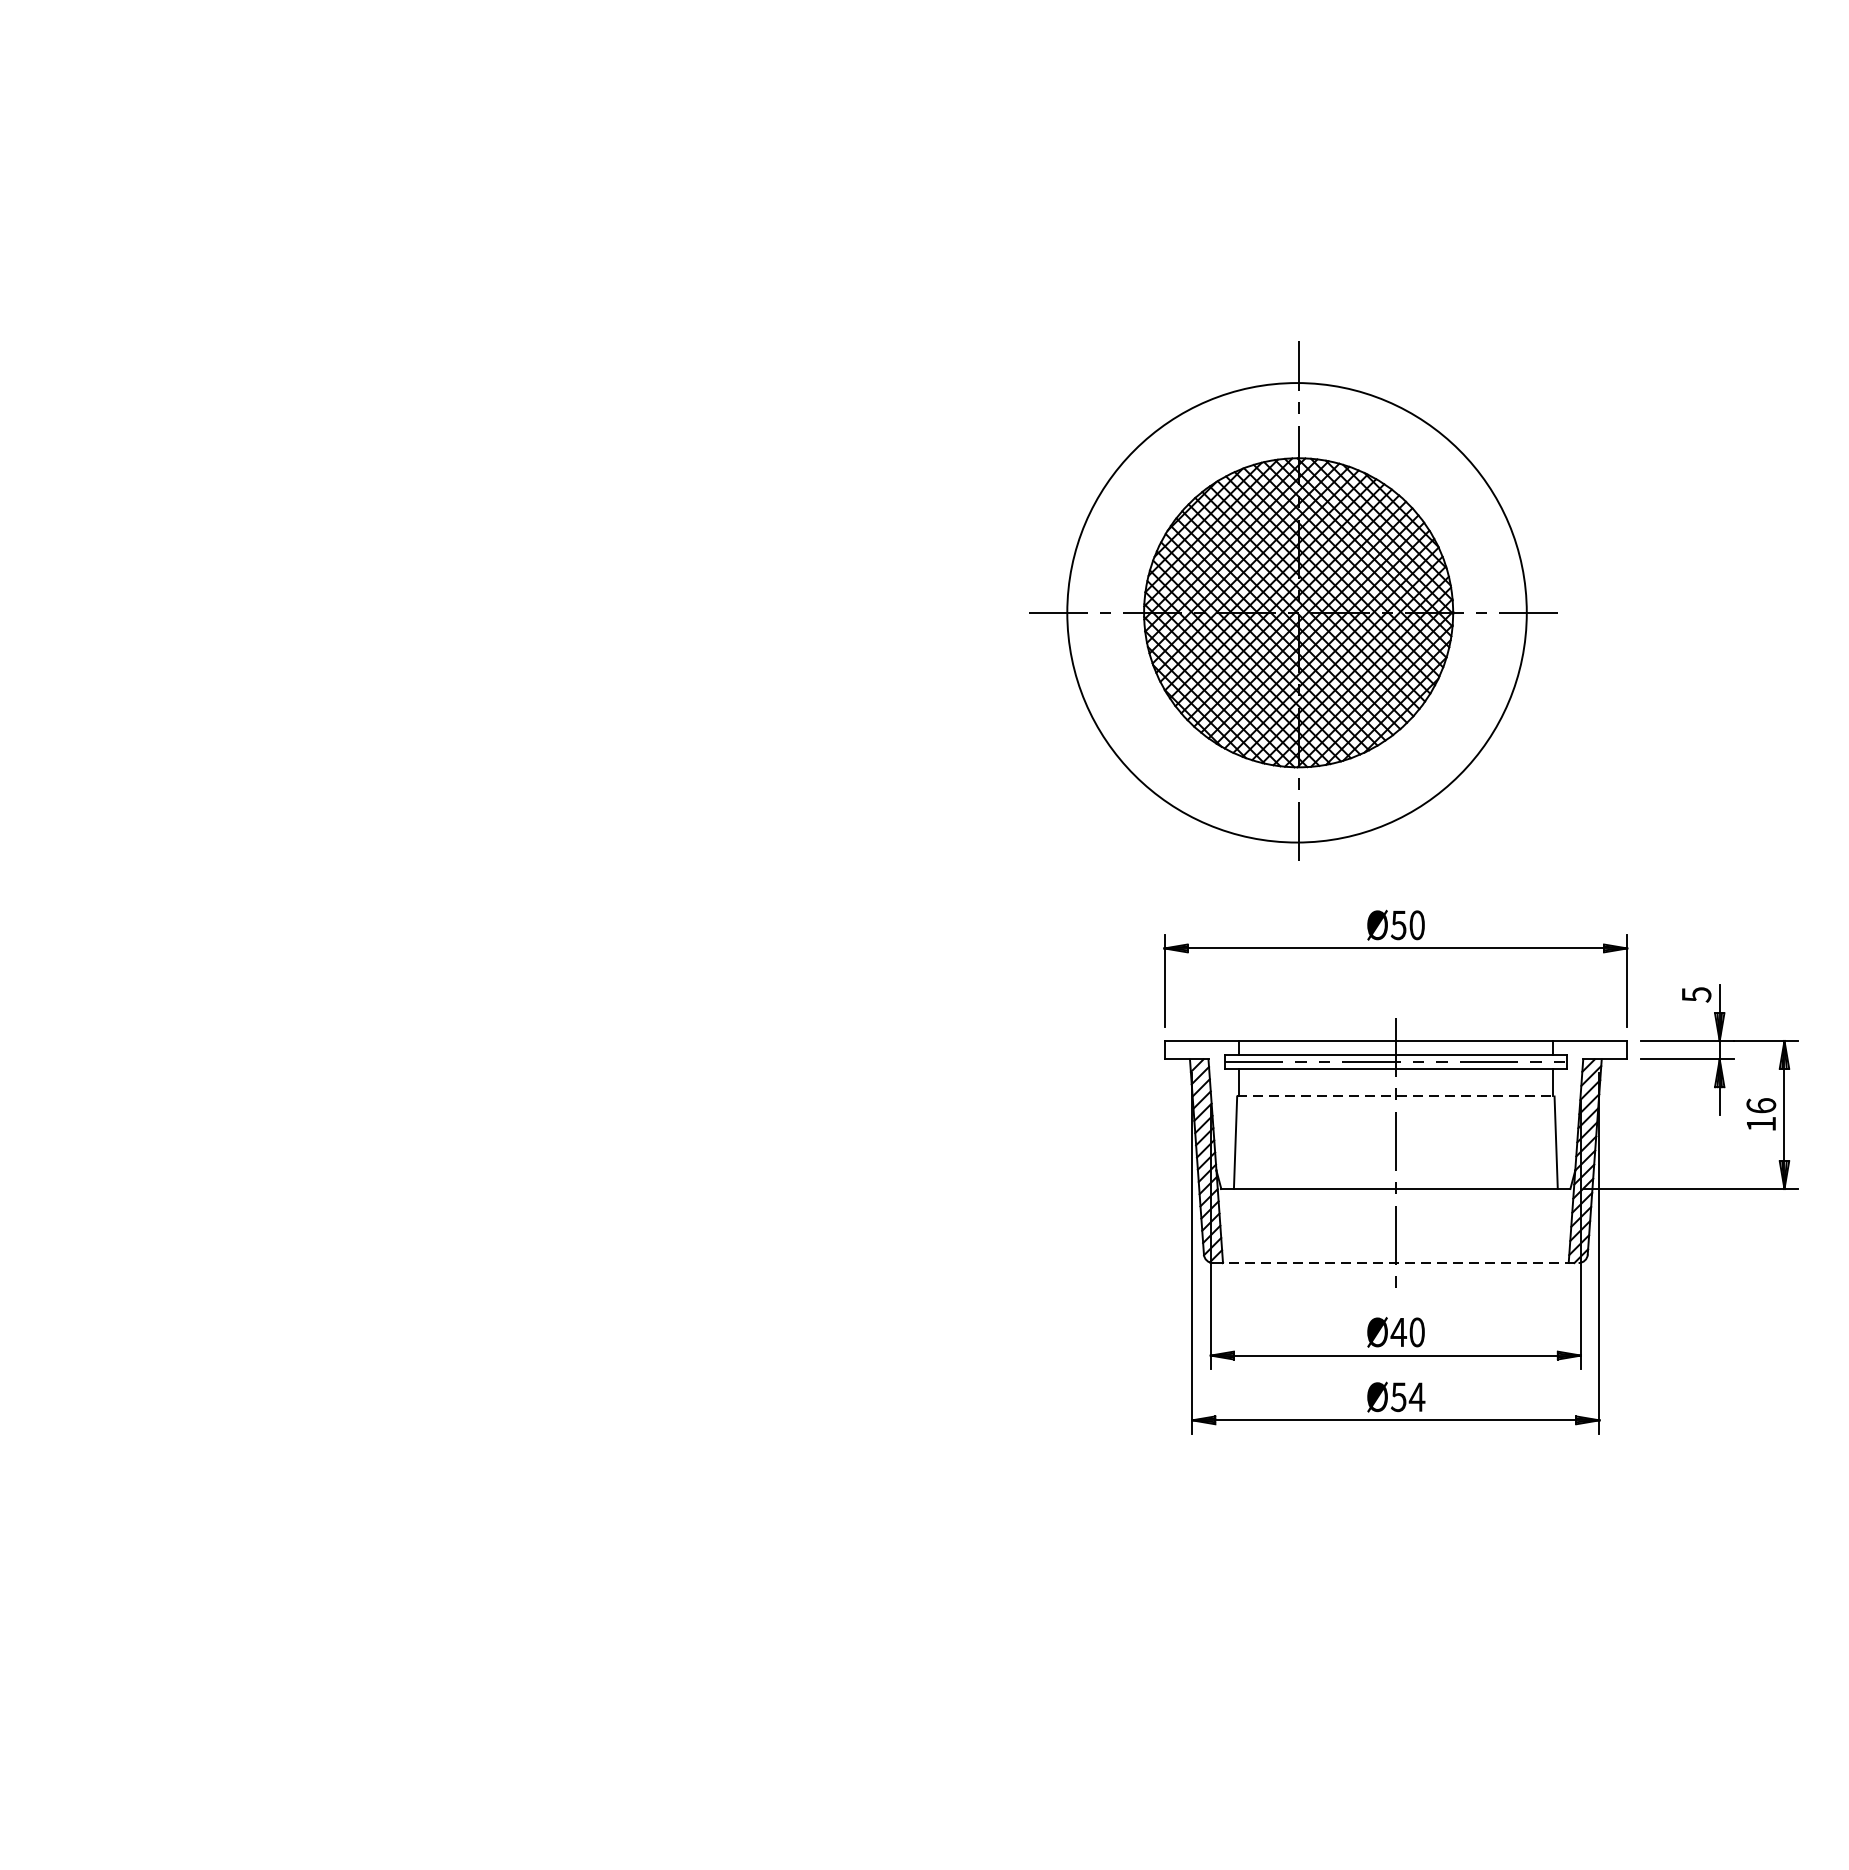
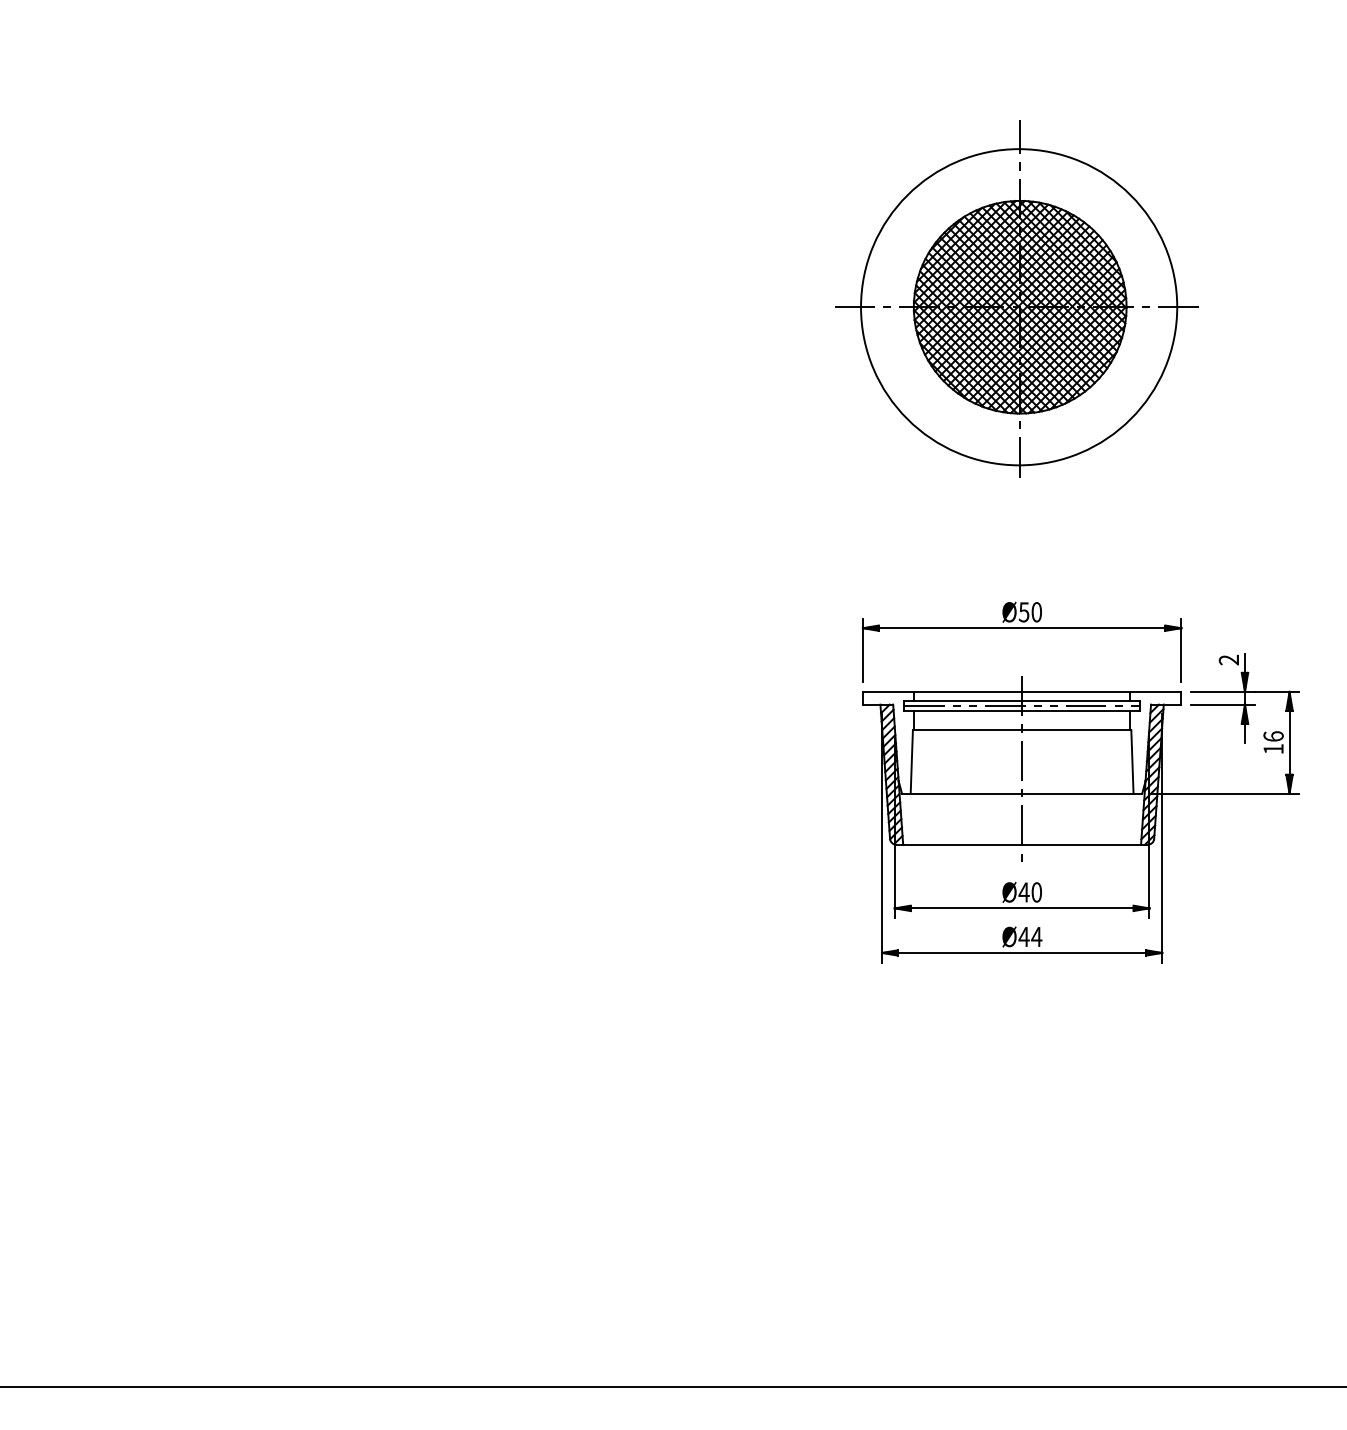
part: (1293, 600) -> (1016, 298), moved
text: (1695, 993) -> (1228, 659), 5 -> 2
line: (1396, 1097) -> (1022, 730), dashed -> solid
line: (1396, 1262) -> (1022, 844), dashed -> solid
text: (1397, 1397) -> (1023, 937), Ø54 -> Ø44

